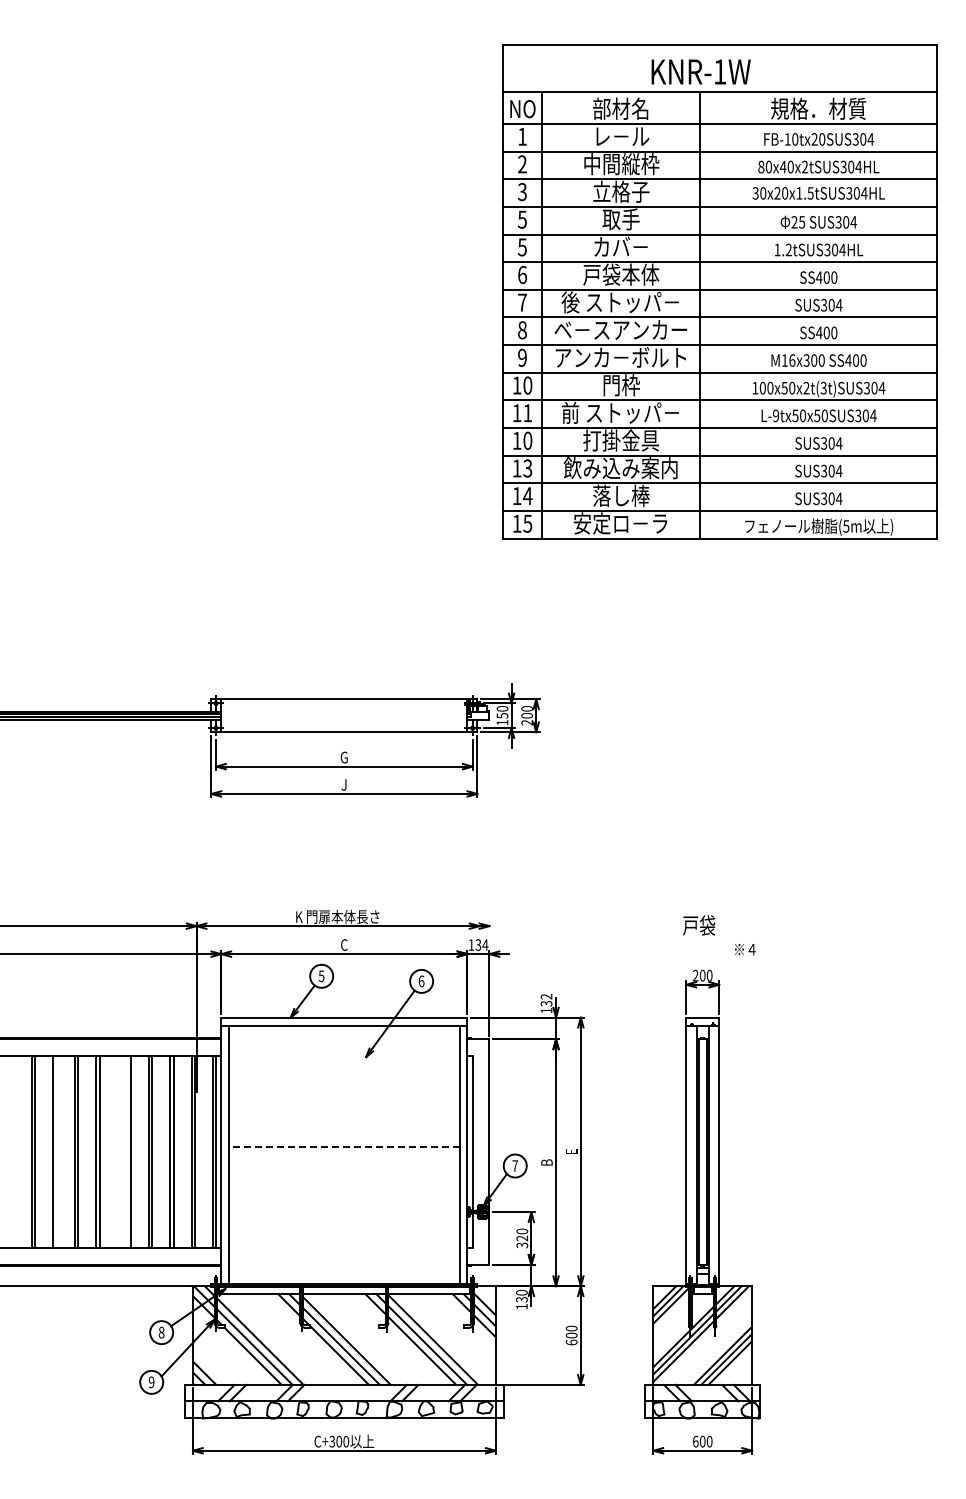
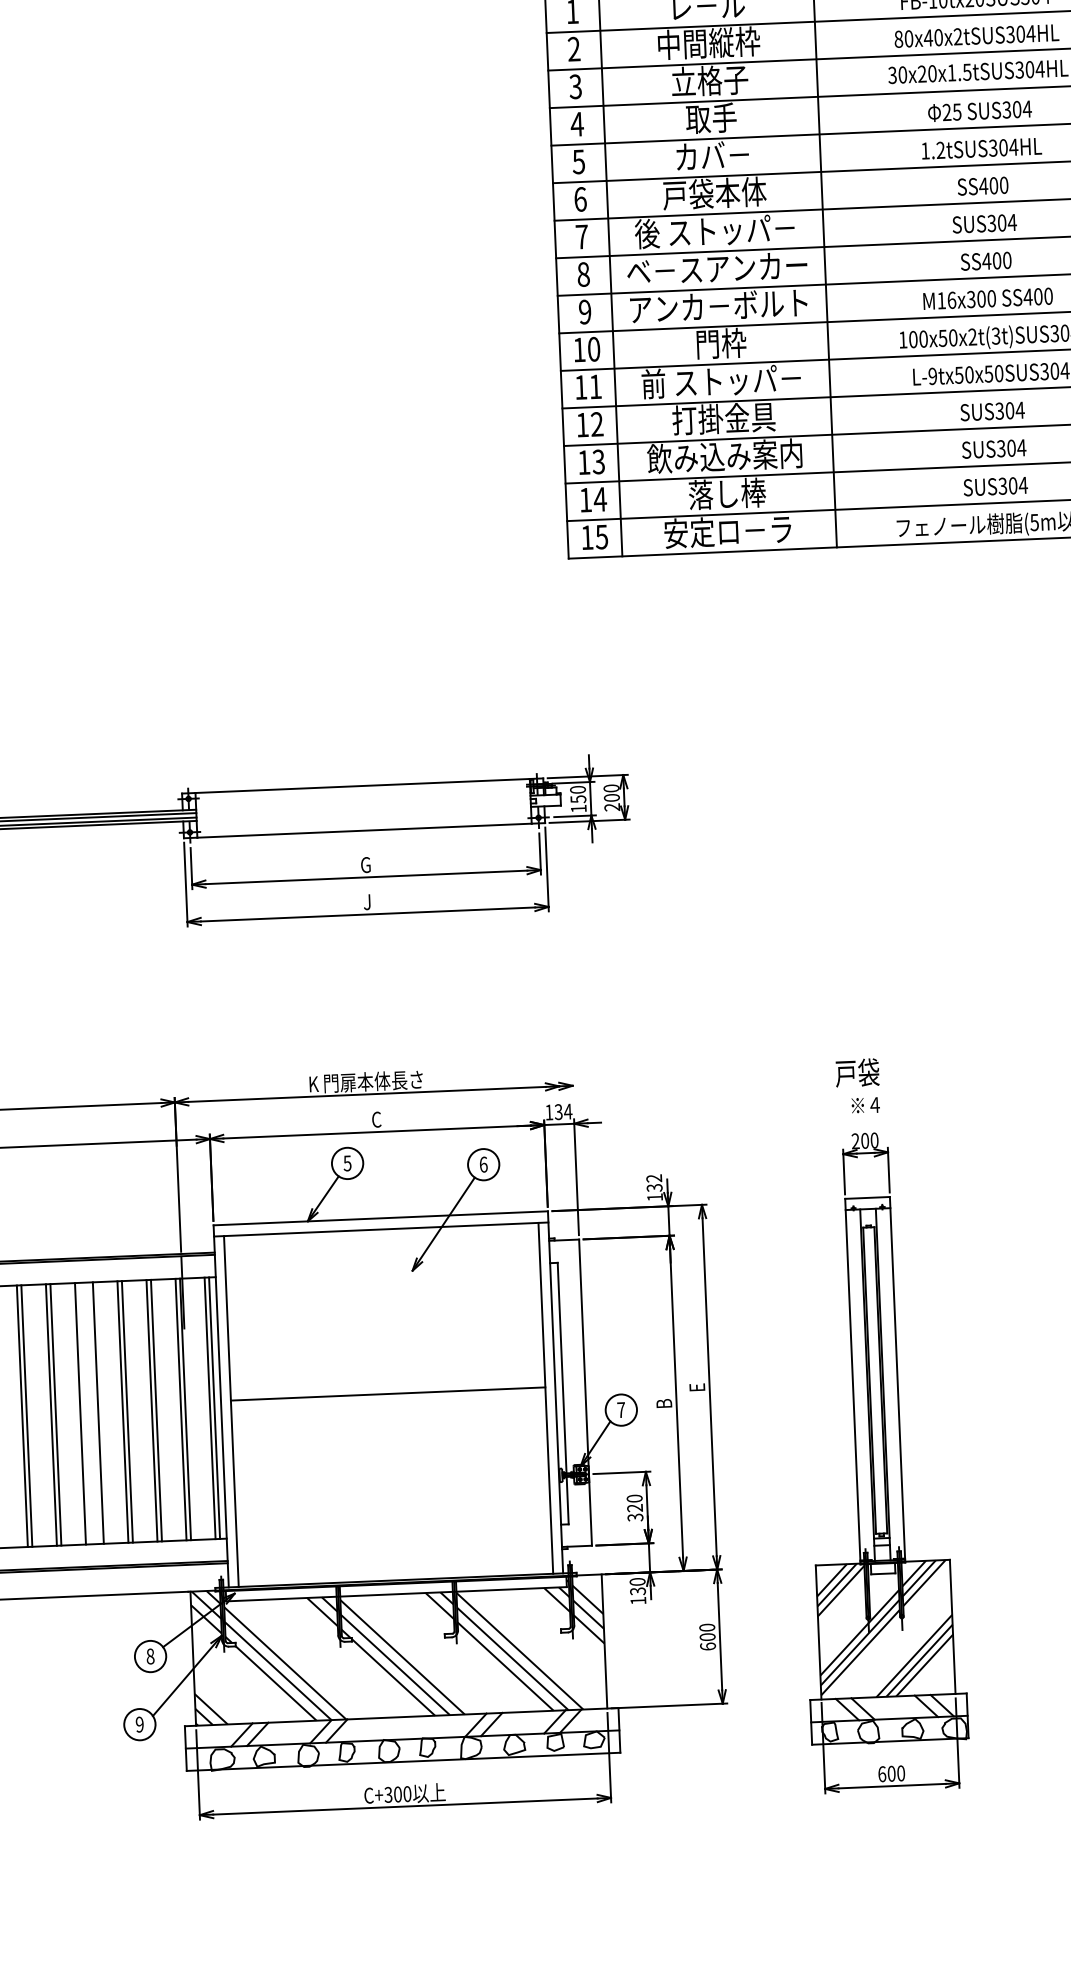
text: (522, 219) -> (577, 124), 5 -> 4
text: (527, 440) -> (596, 424), 10 -> 12
text: (745, 949) -> (866, 1105), moved
line: (344, 1146) -> (388, 1393), dashed -> solid
line: (117, 1151) -> (80, 1413), added

